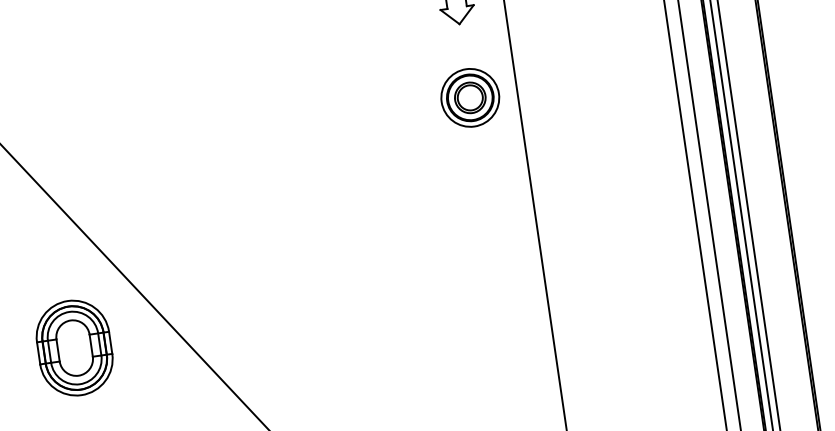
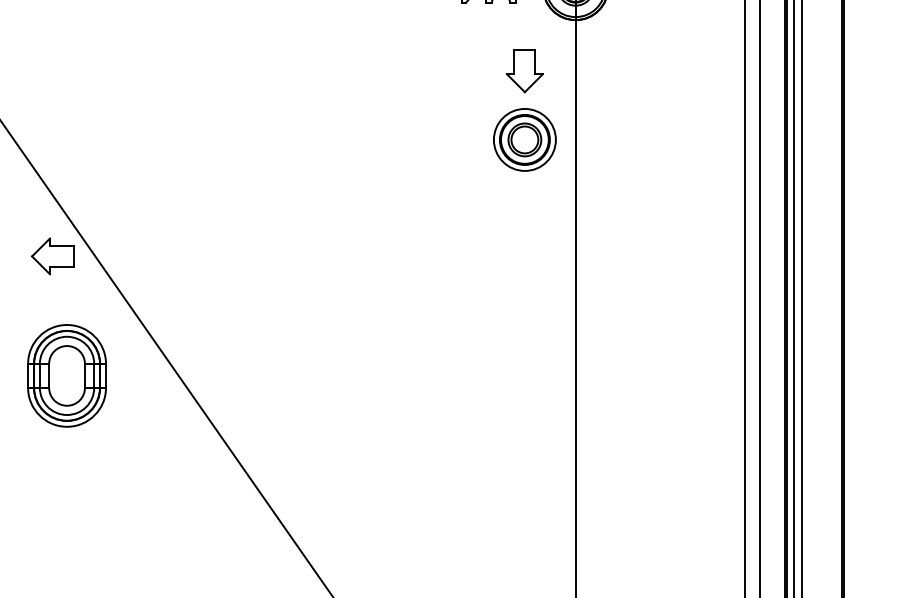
part: (469, 97) -> (524, 139), moved
part: (45, 239) -> (52, 256), added

